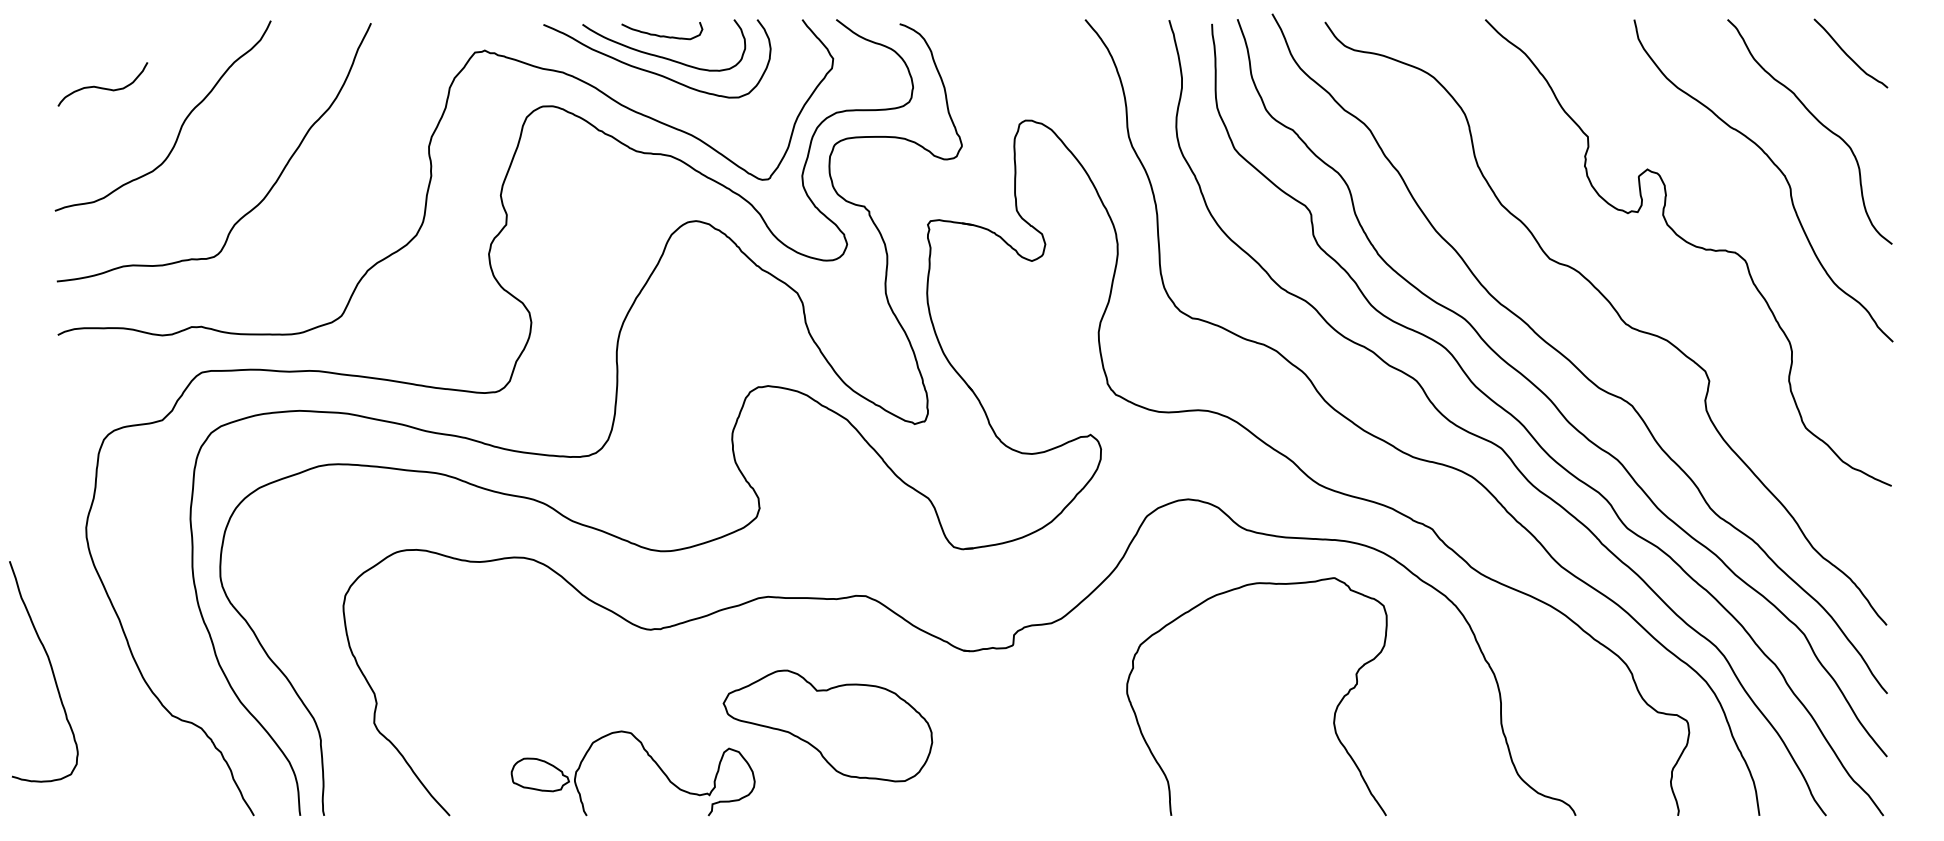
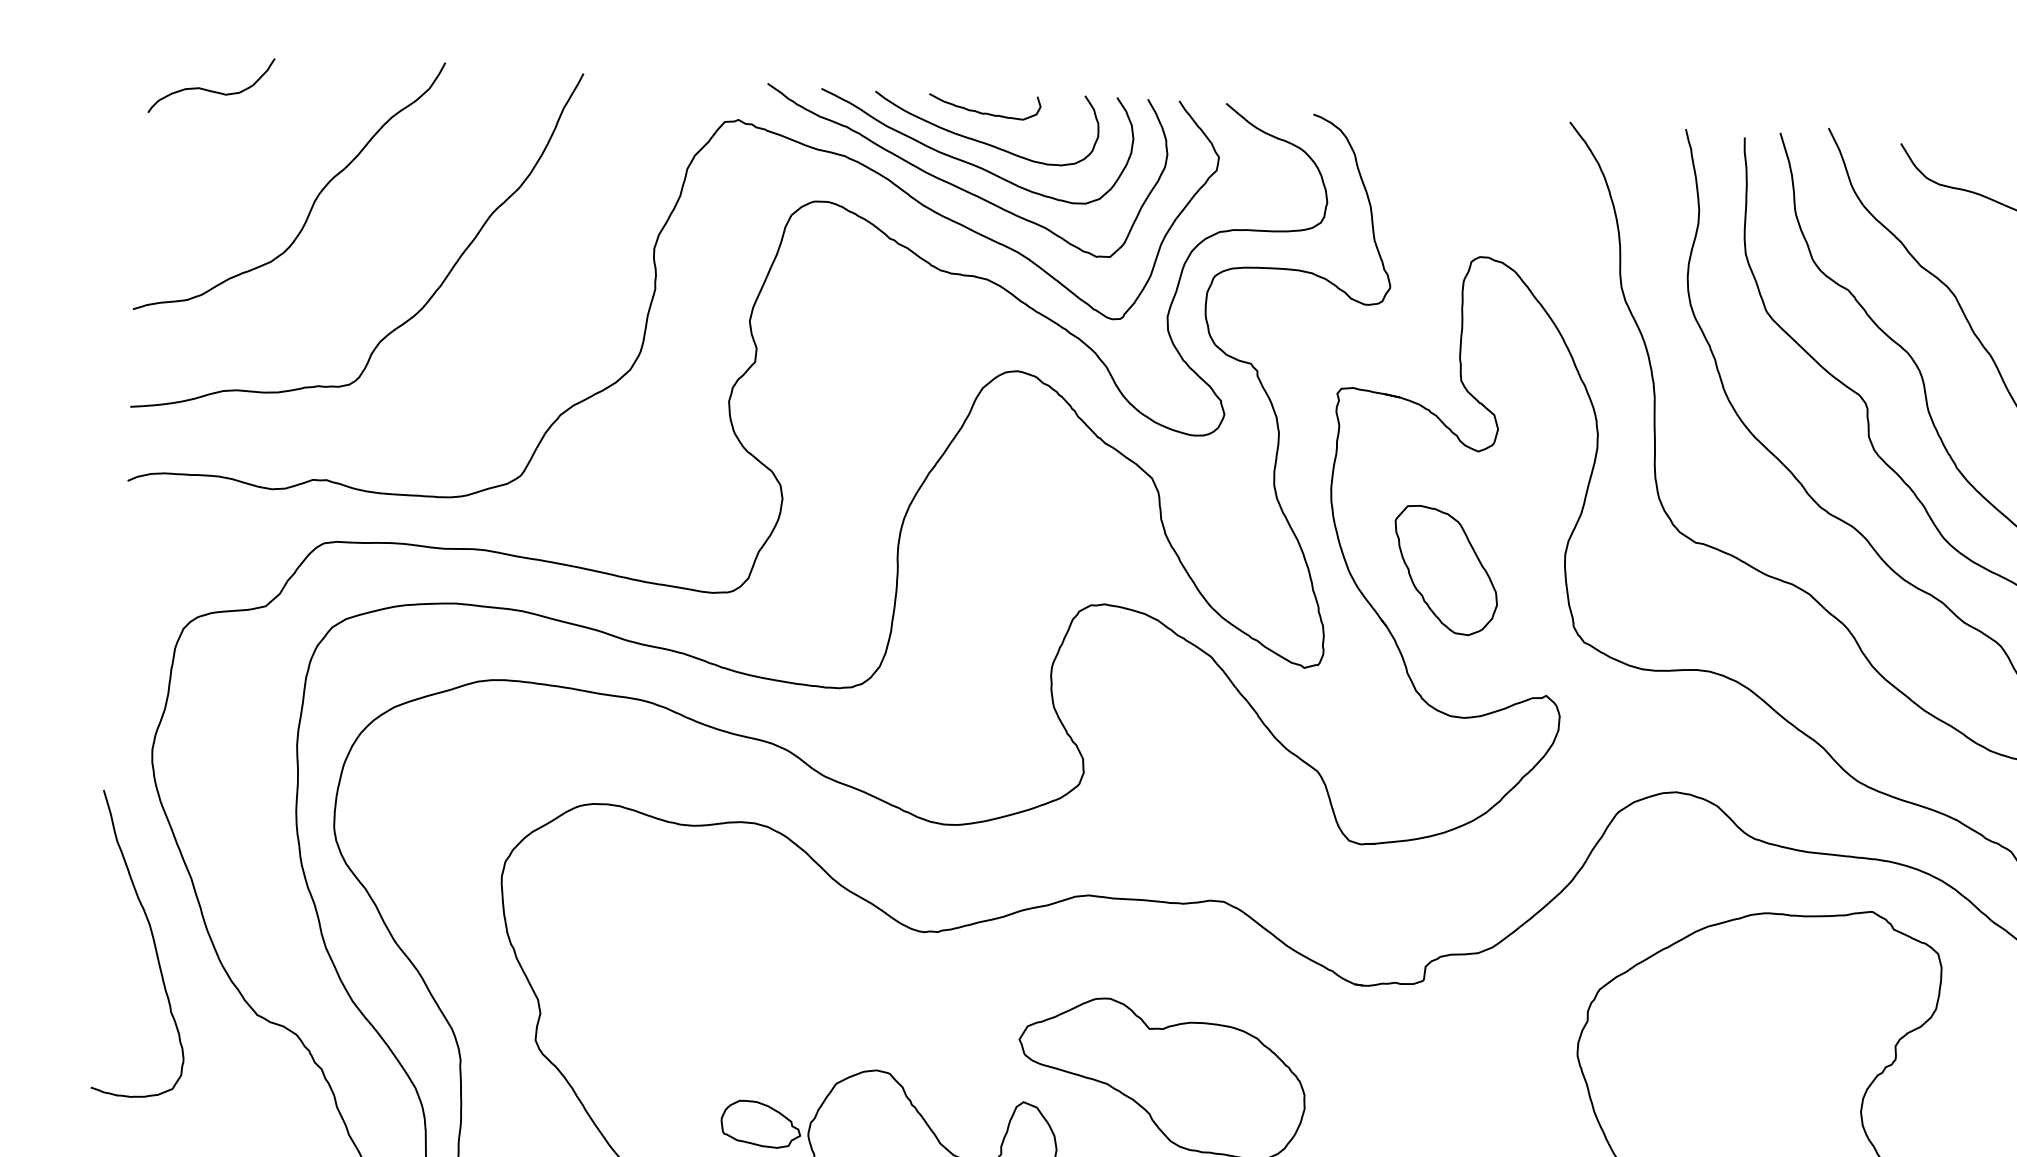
curve: (102, 87) -> (210, 89), moved
curve: (645, 89) -> (957, 185), added
part: (1013, 347) -> (1446, 569), added
curve: (51, 671) -> (153, 945), moved

